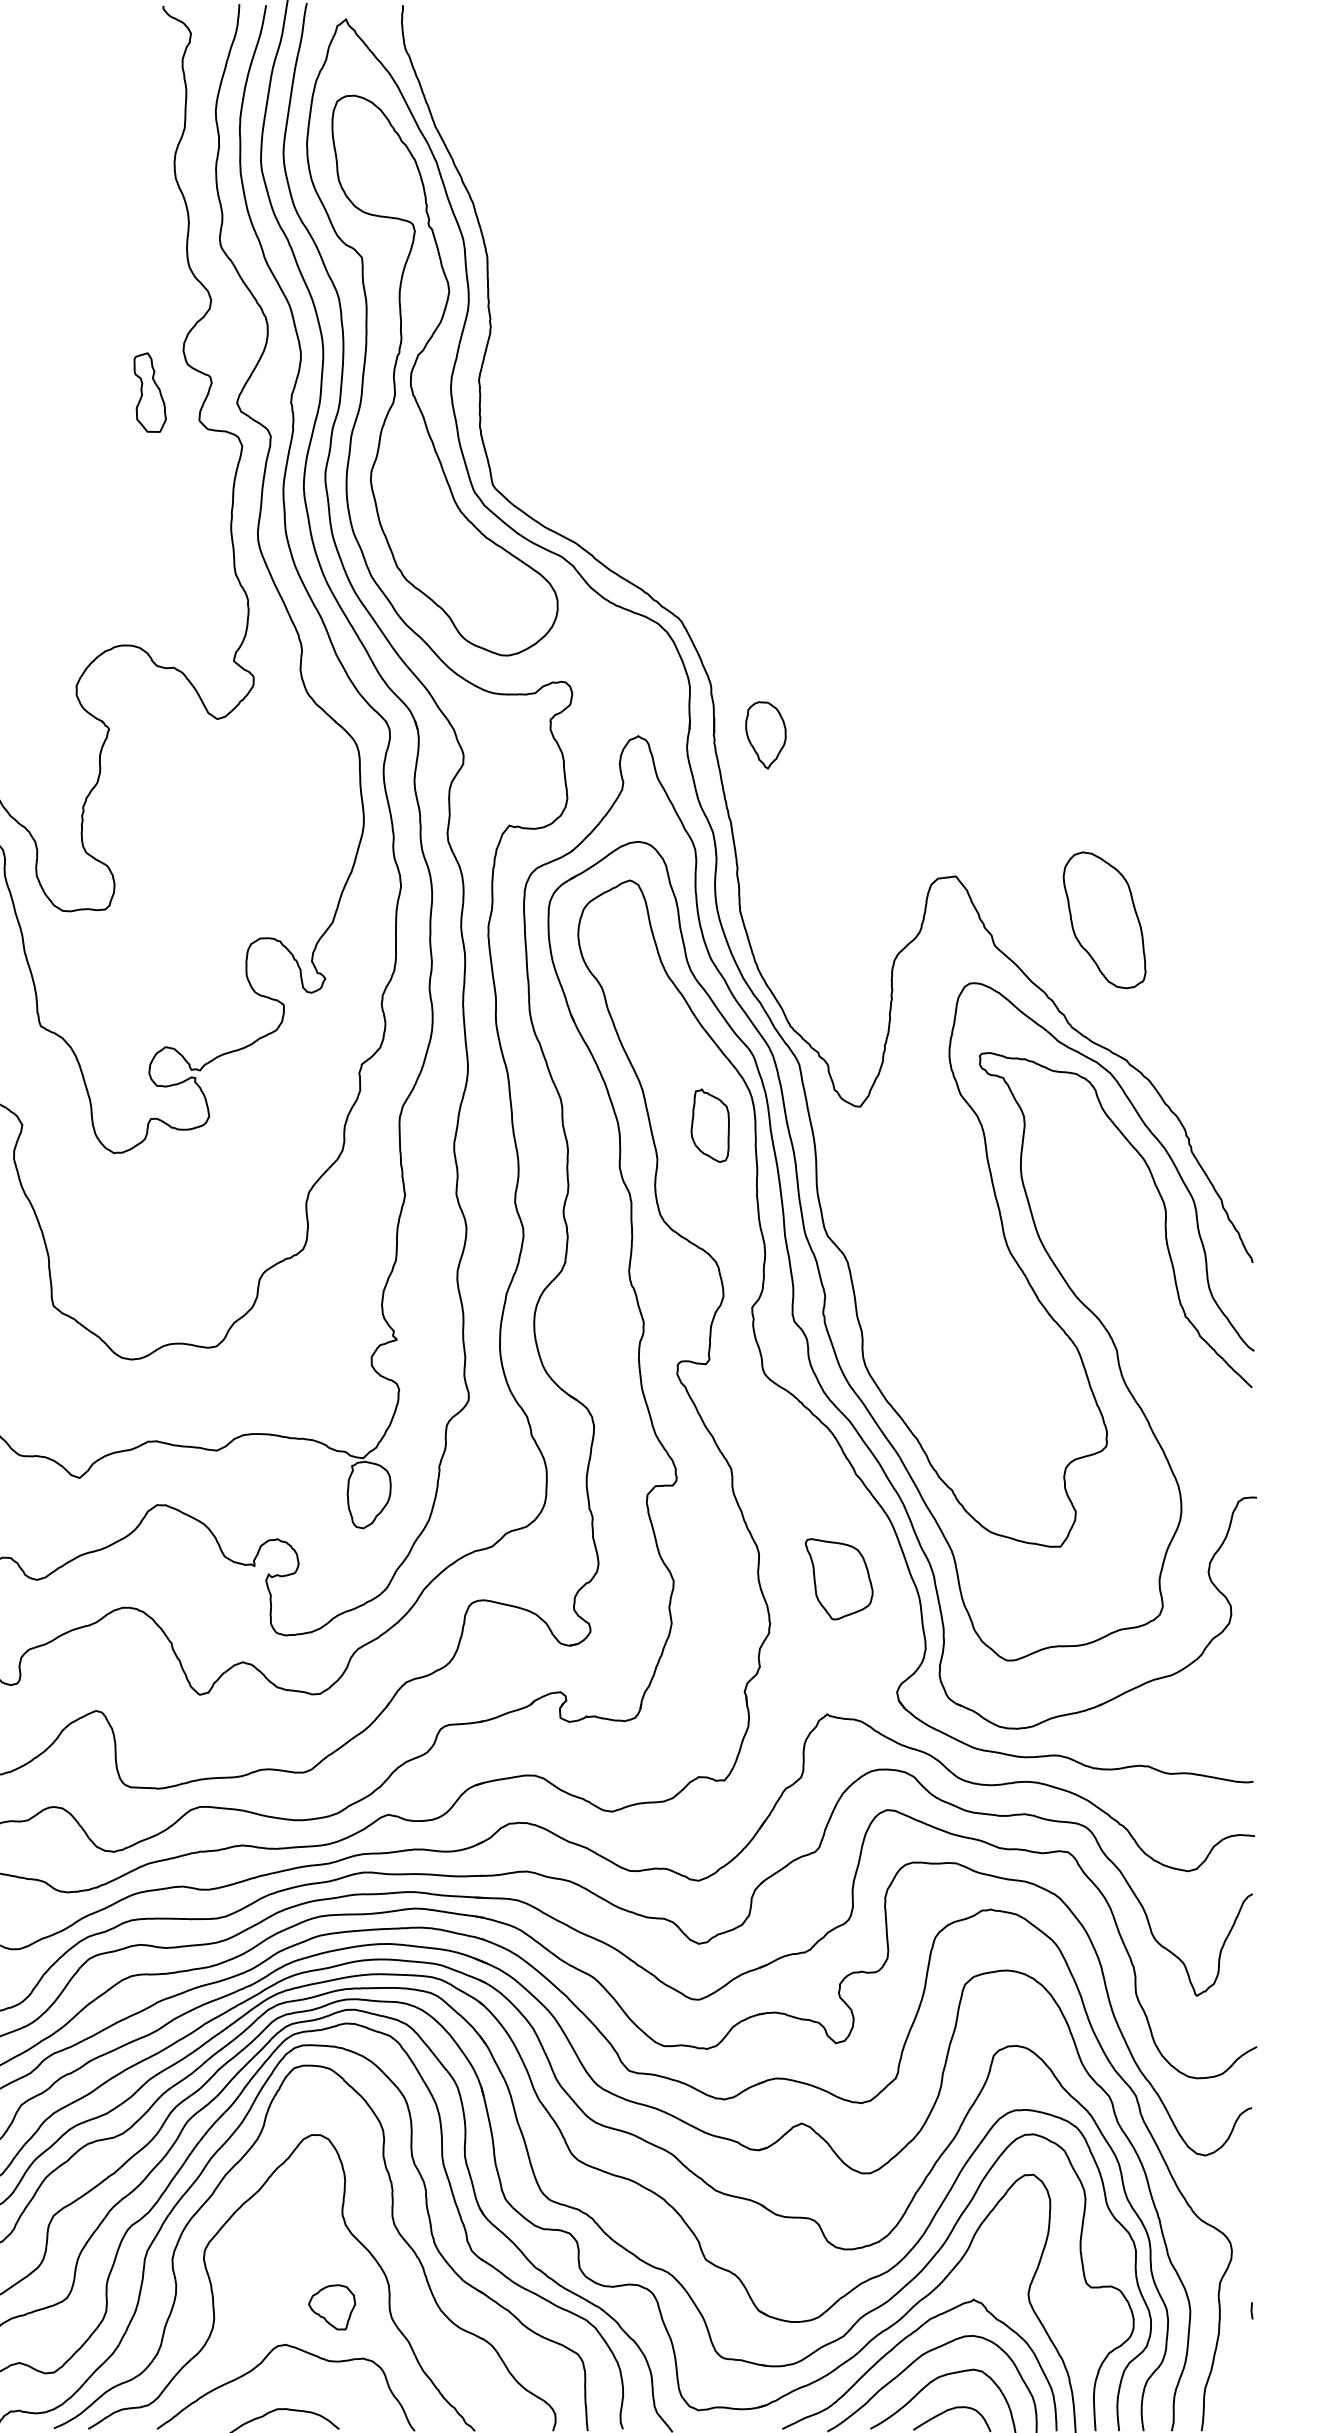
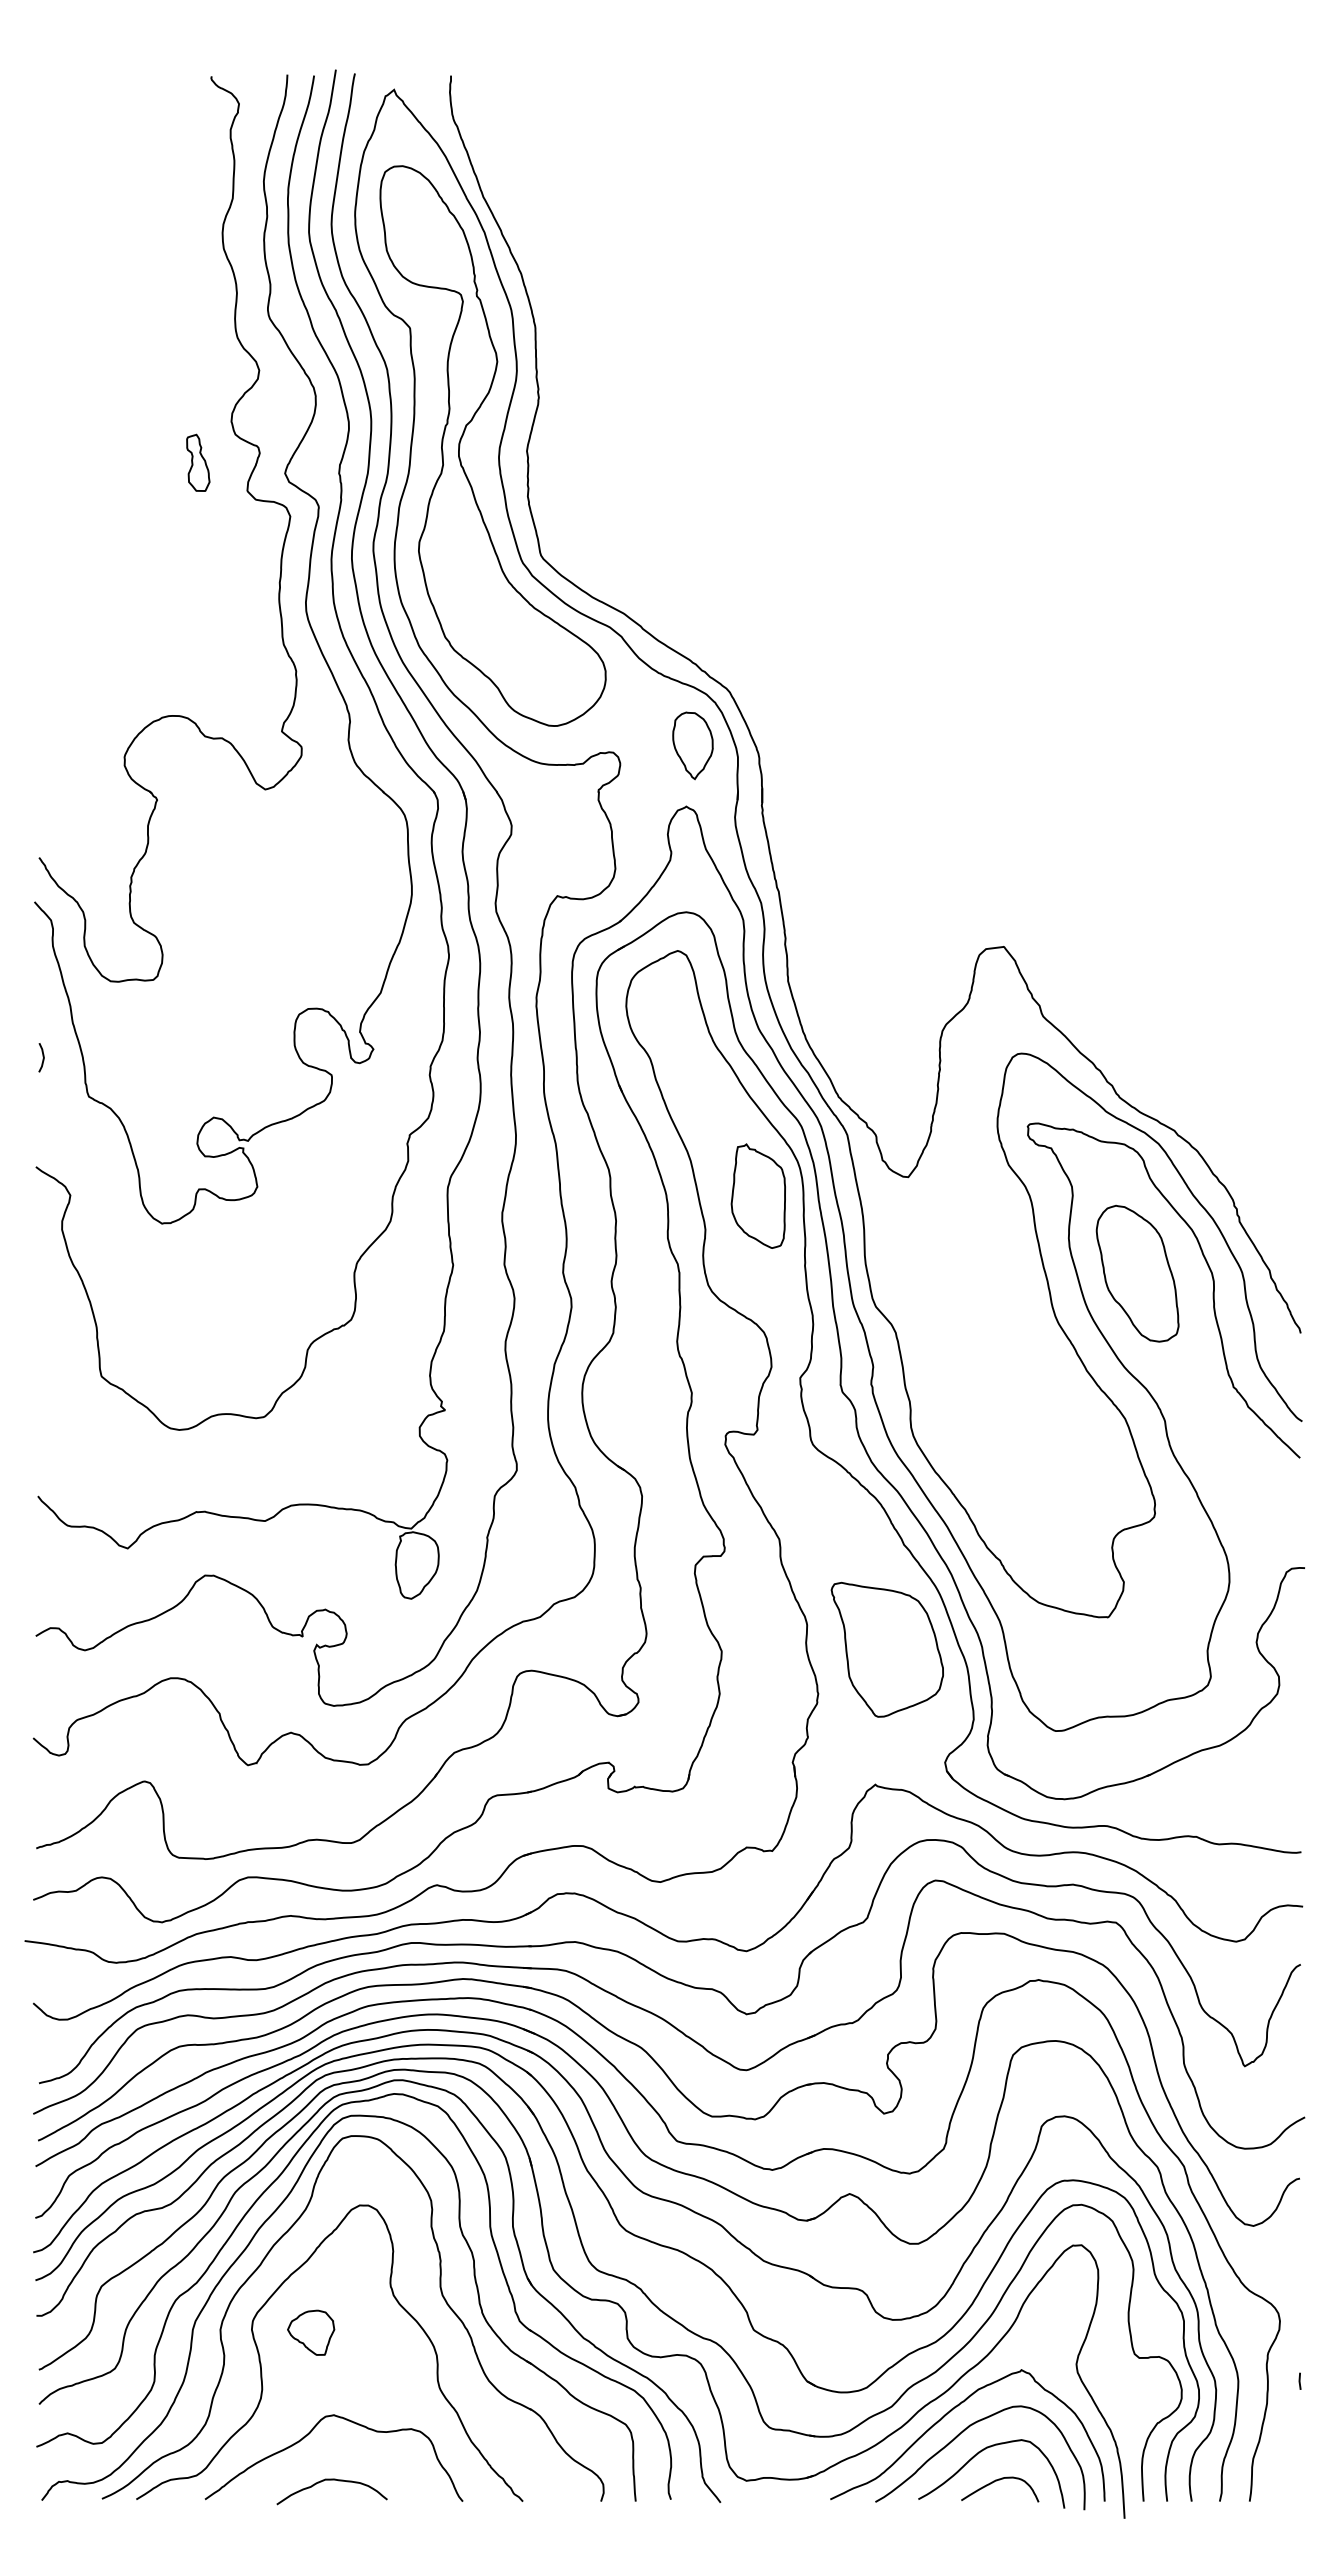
part: (150, 392) -> (198, 462), size x0.71
part: (765, 735) -> (692, 745), moved
part: (1104, 920) -> (1137, 1273), moved
part: (709, 1125) -> (757, 1195), size x1.43
part: (838, 1579) -> (886, 1649), size x1.67
part: (332, 2307) -> (311, 2332), moved

